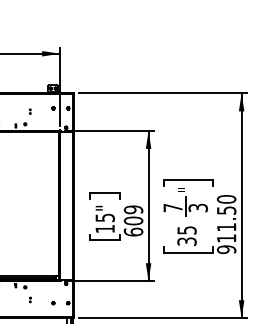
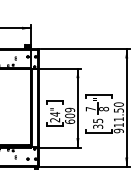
text: (197, 206) -> (103, 108), 3 -> 8
text: (105, 223) -> (55, 117), 15" -> 24"

